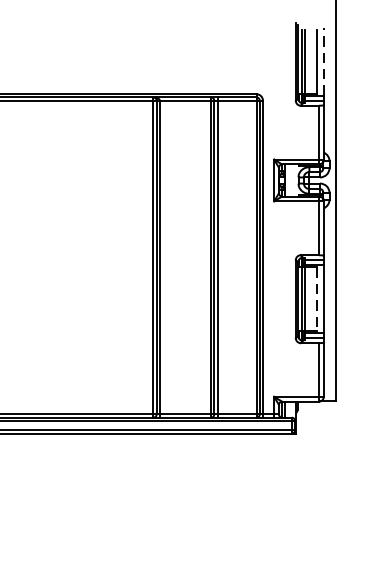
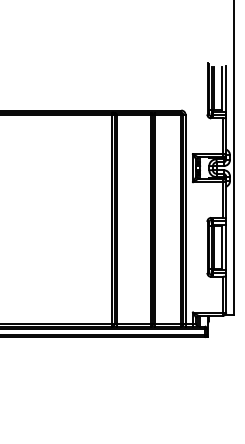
line: (324, 61) -> (226, 88), dashed -> solid
line: (316, 299) -> (221, 247), dashed -> solid

